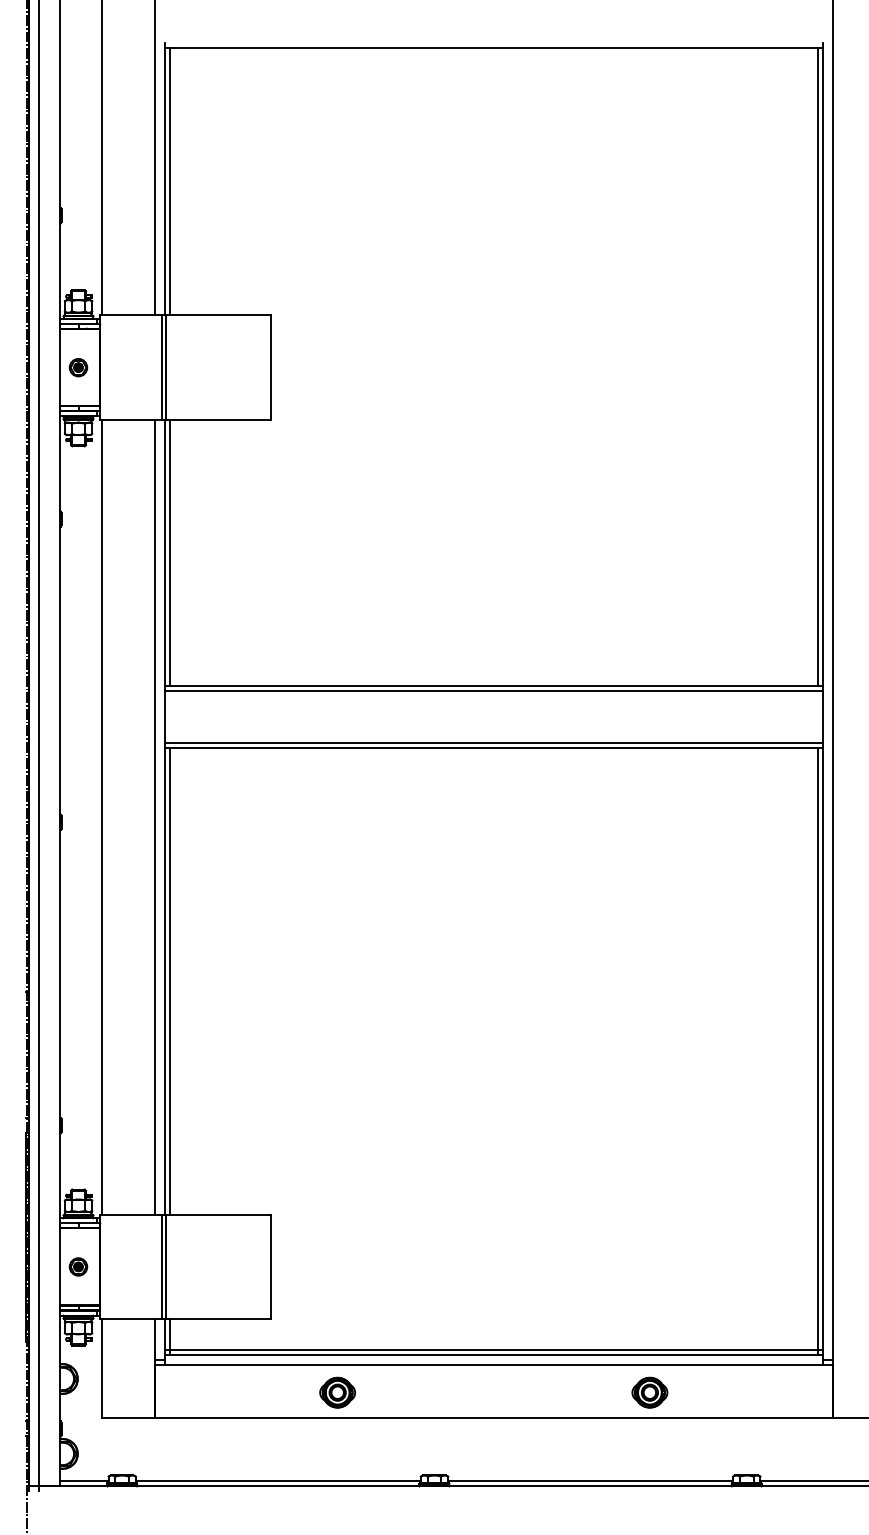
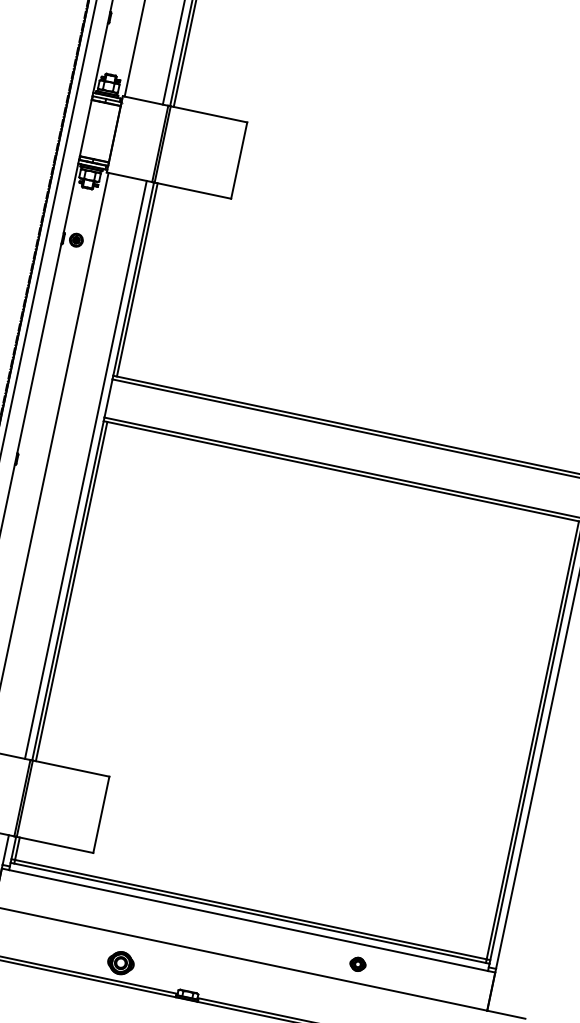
part: (78, 367) -> (76, 240), moved
part: (337, 1392) -> (120, 962), moved
part: (649, 1392) -> (357, 964), size x0.6

